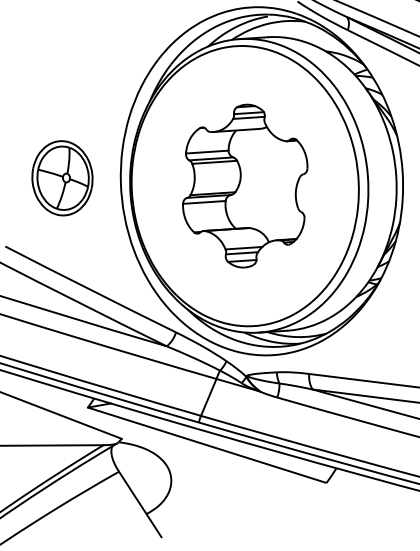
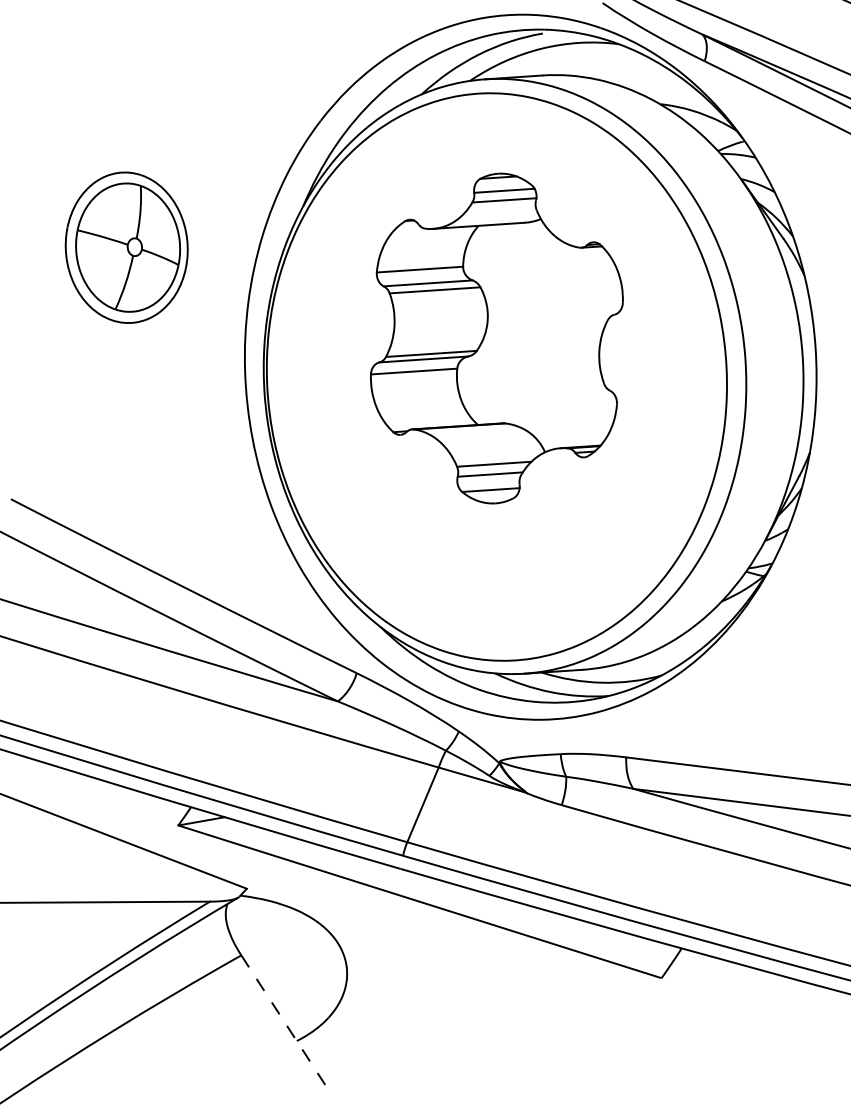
part: (62, 178) -> (126, 248), moved
part: (245, 185) -> (497, 337), moved
line: (140, 504) -> (284, 1021), solid -> dashed

